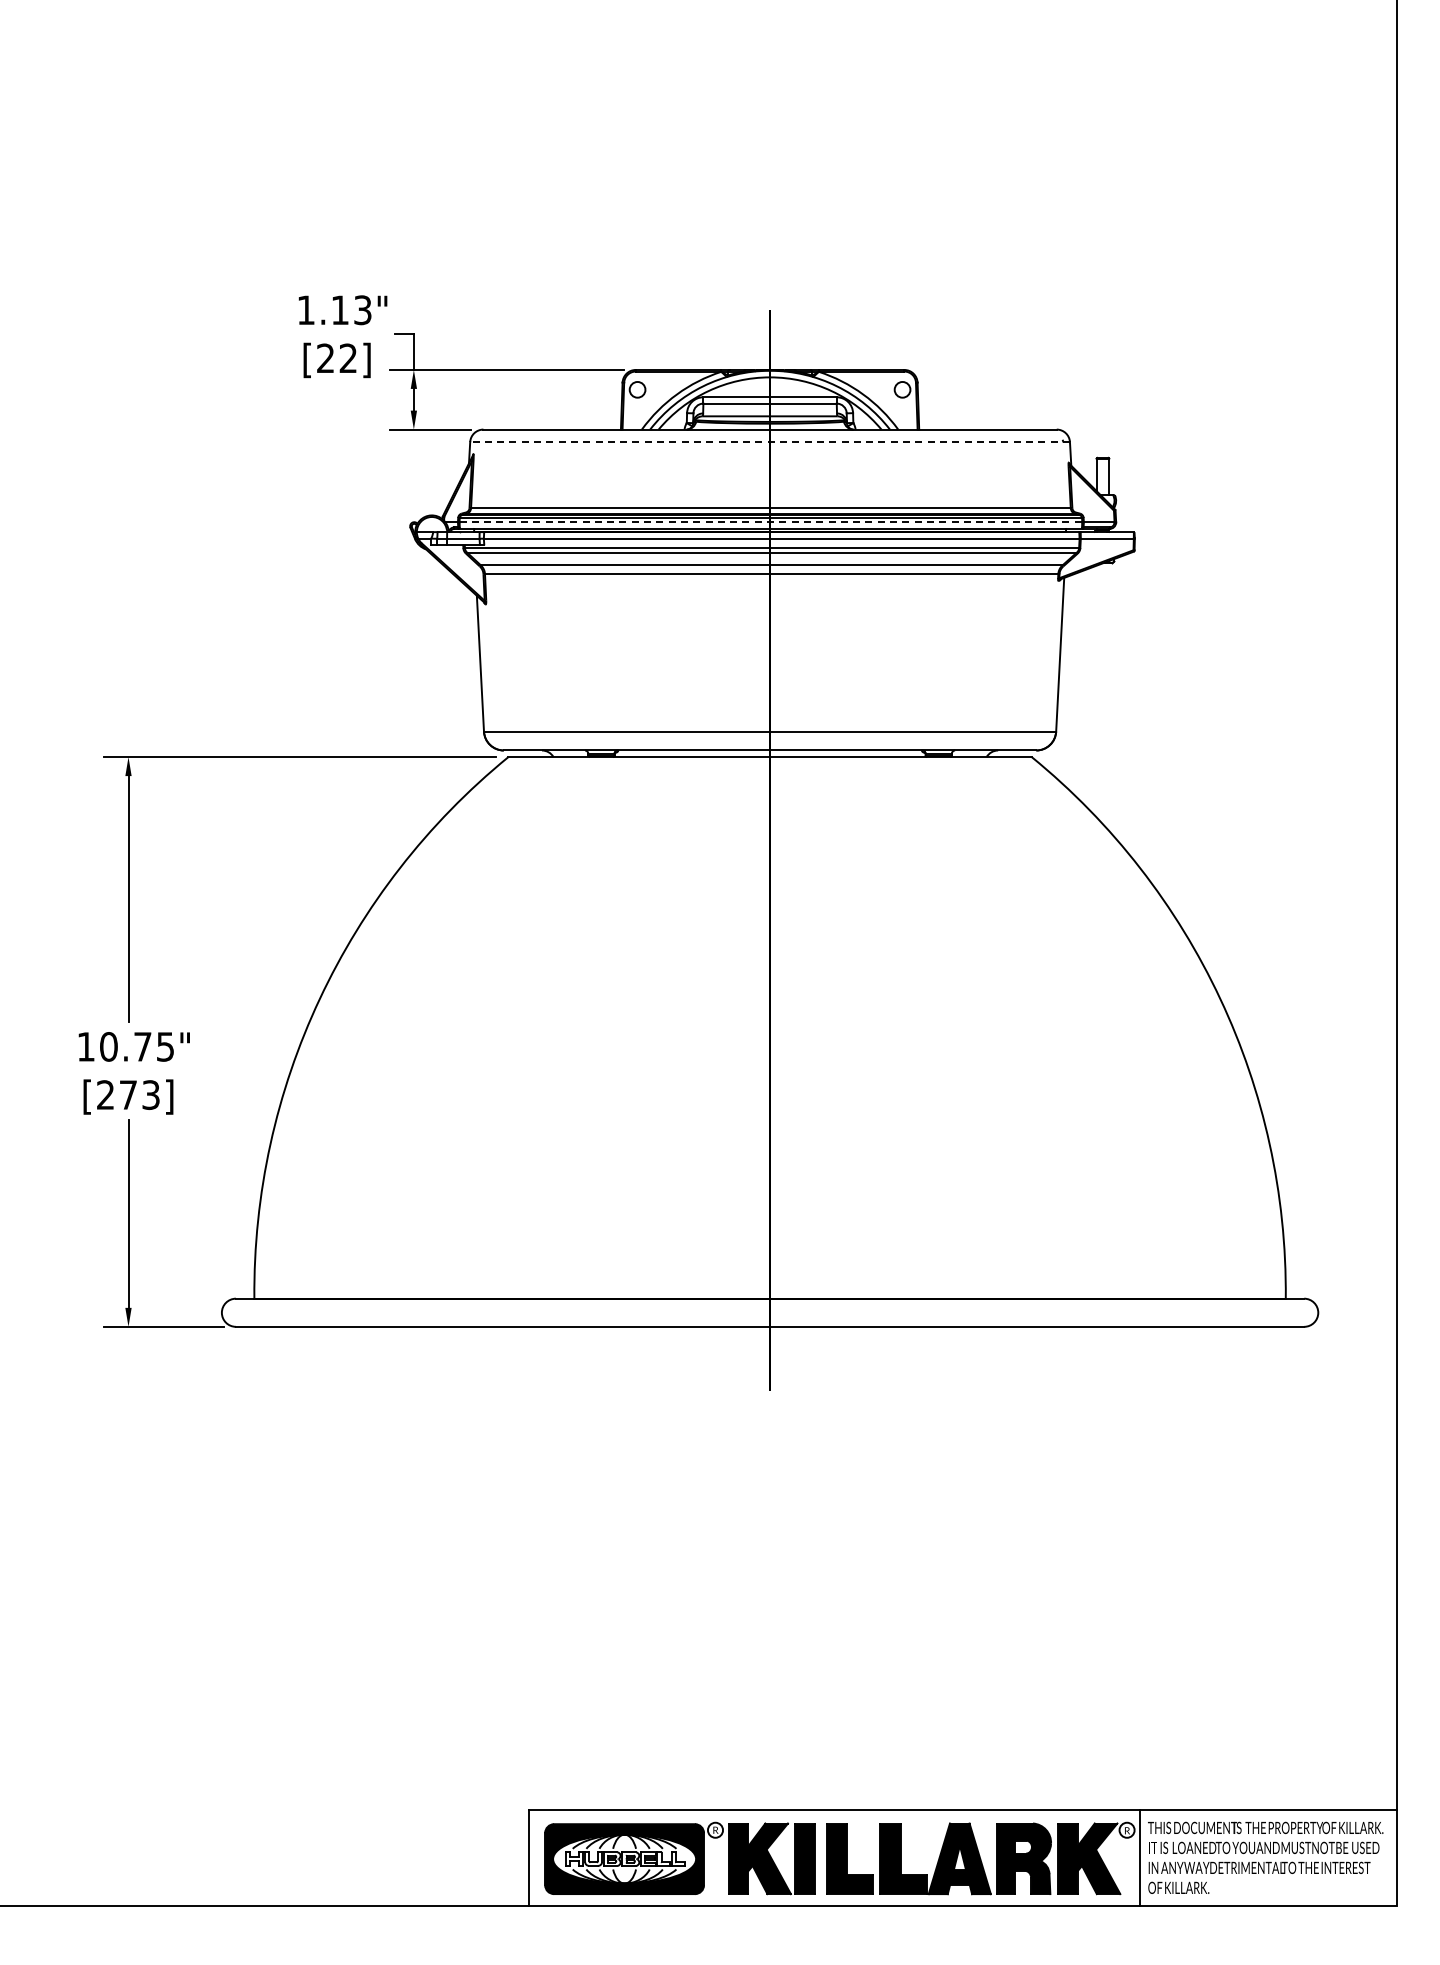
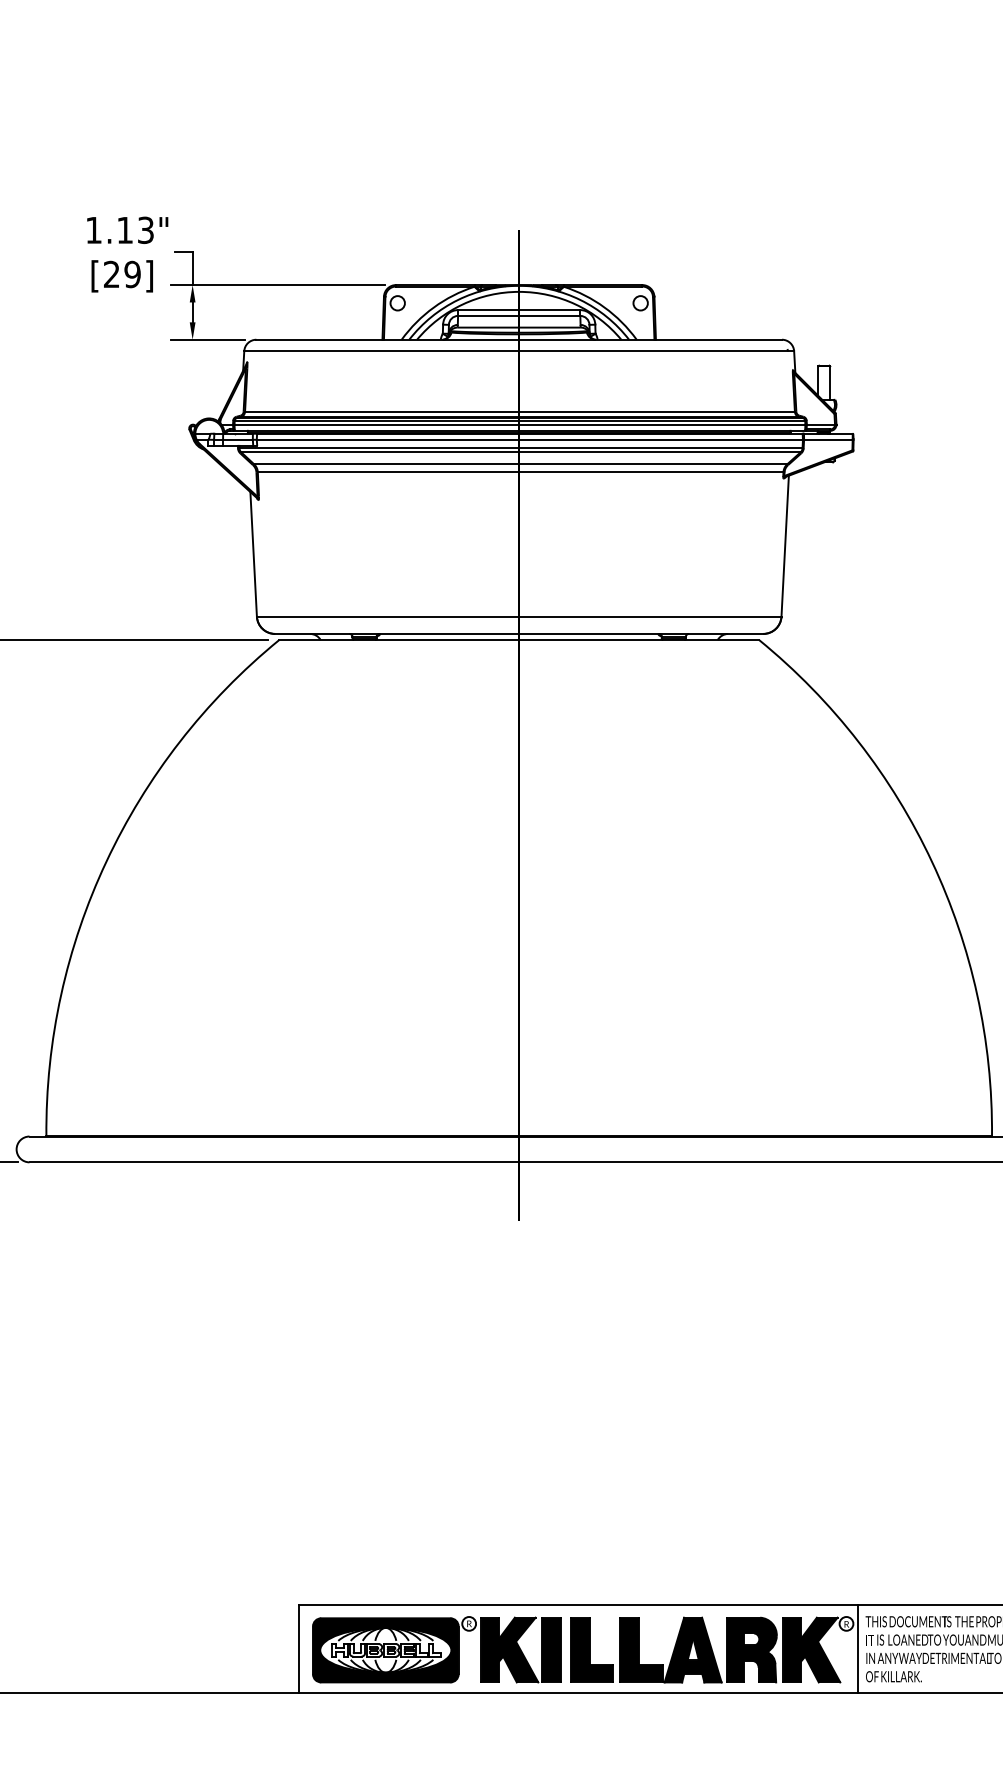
text: (348, 358) -> (132, 274), [22] -> [29]
line: (770, 442) -> (519, 351), dashed -> solid
line: (771, 522) -> (520, 424), dashed -> solid

